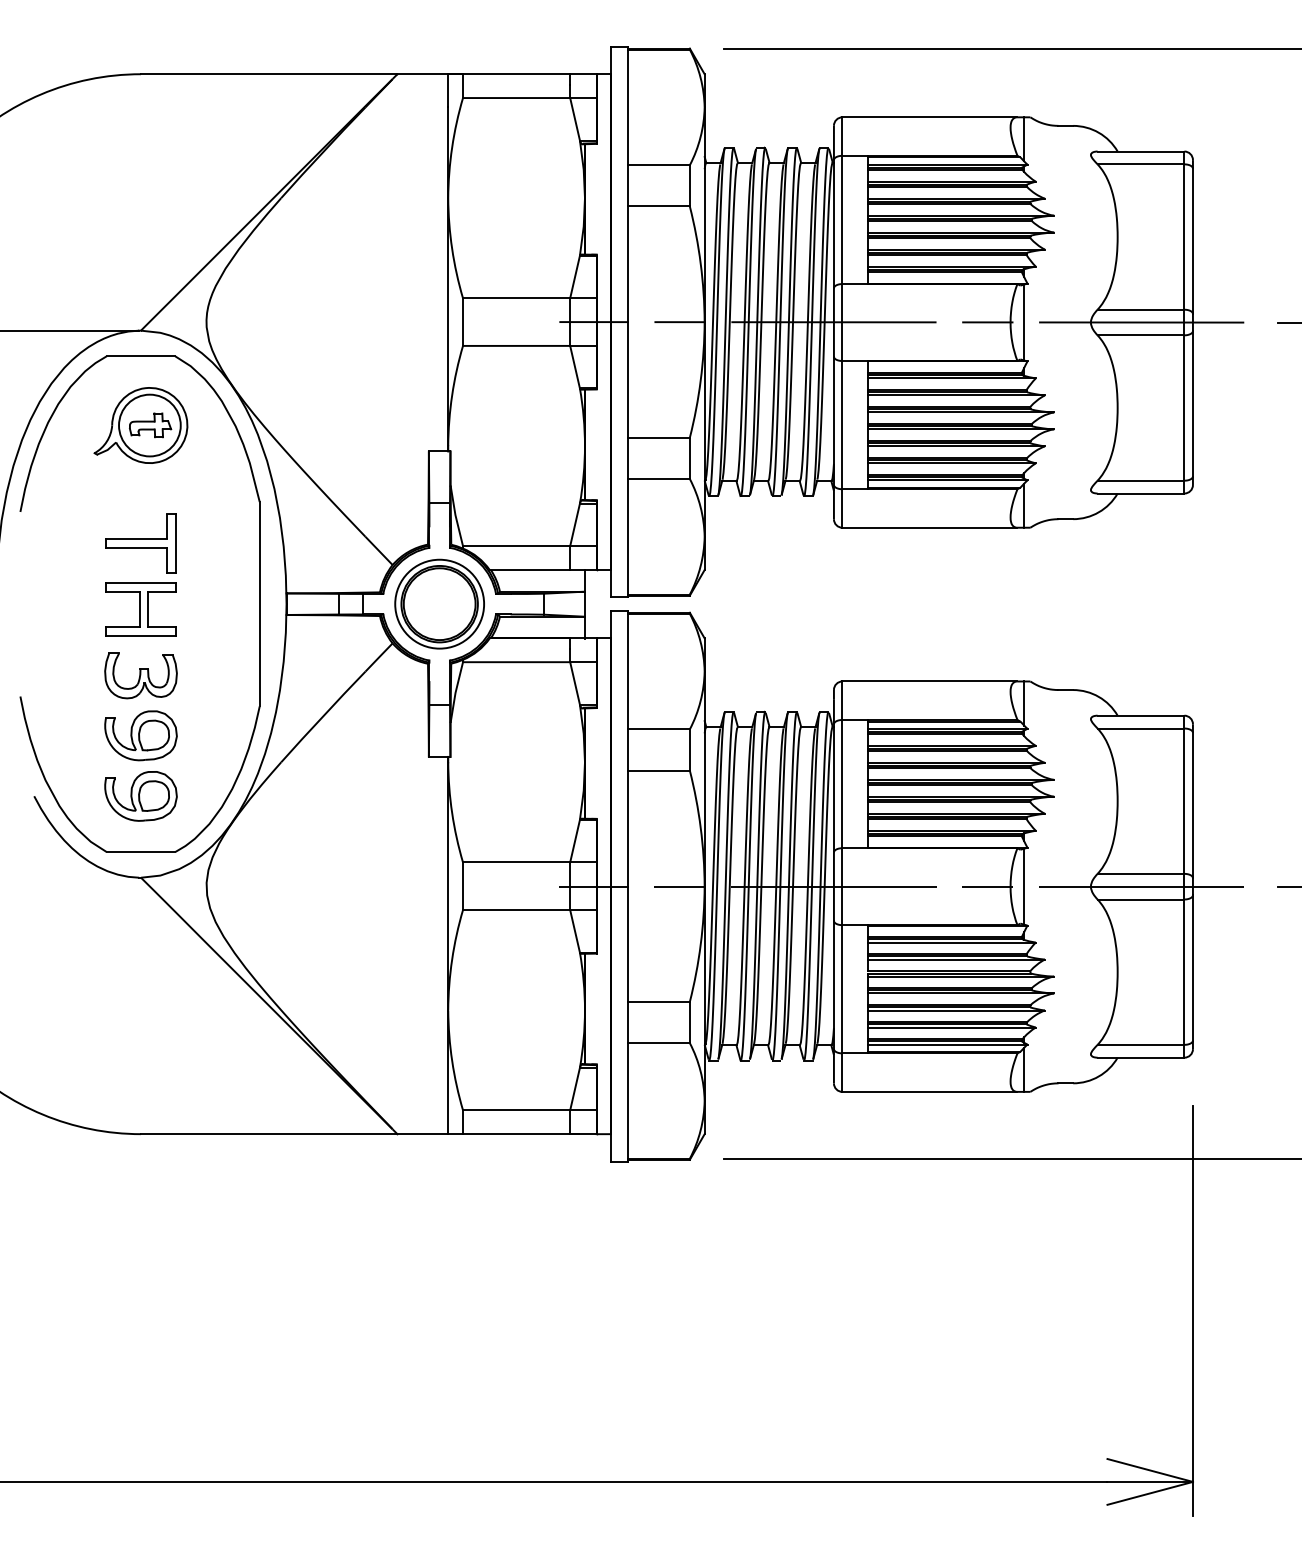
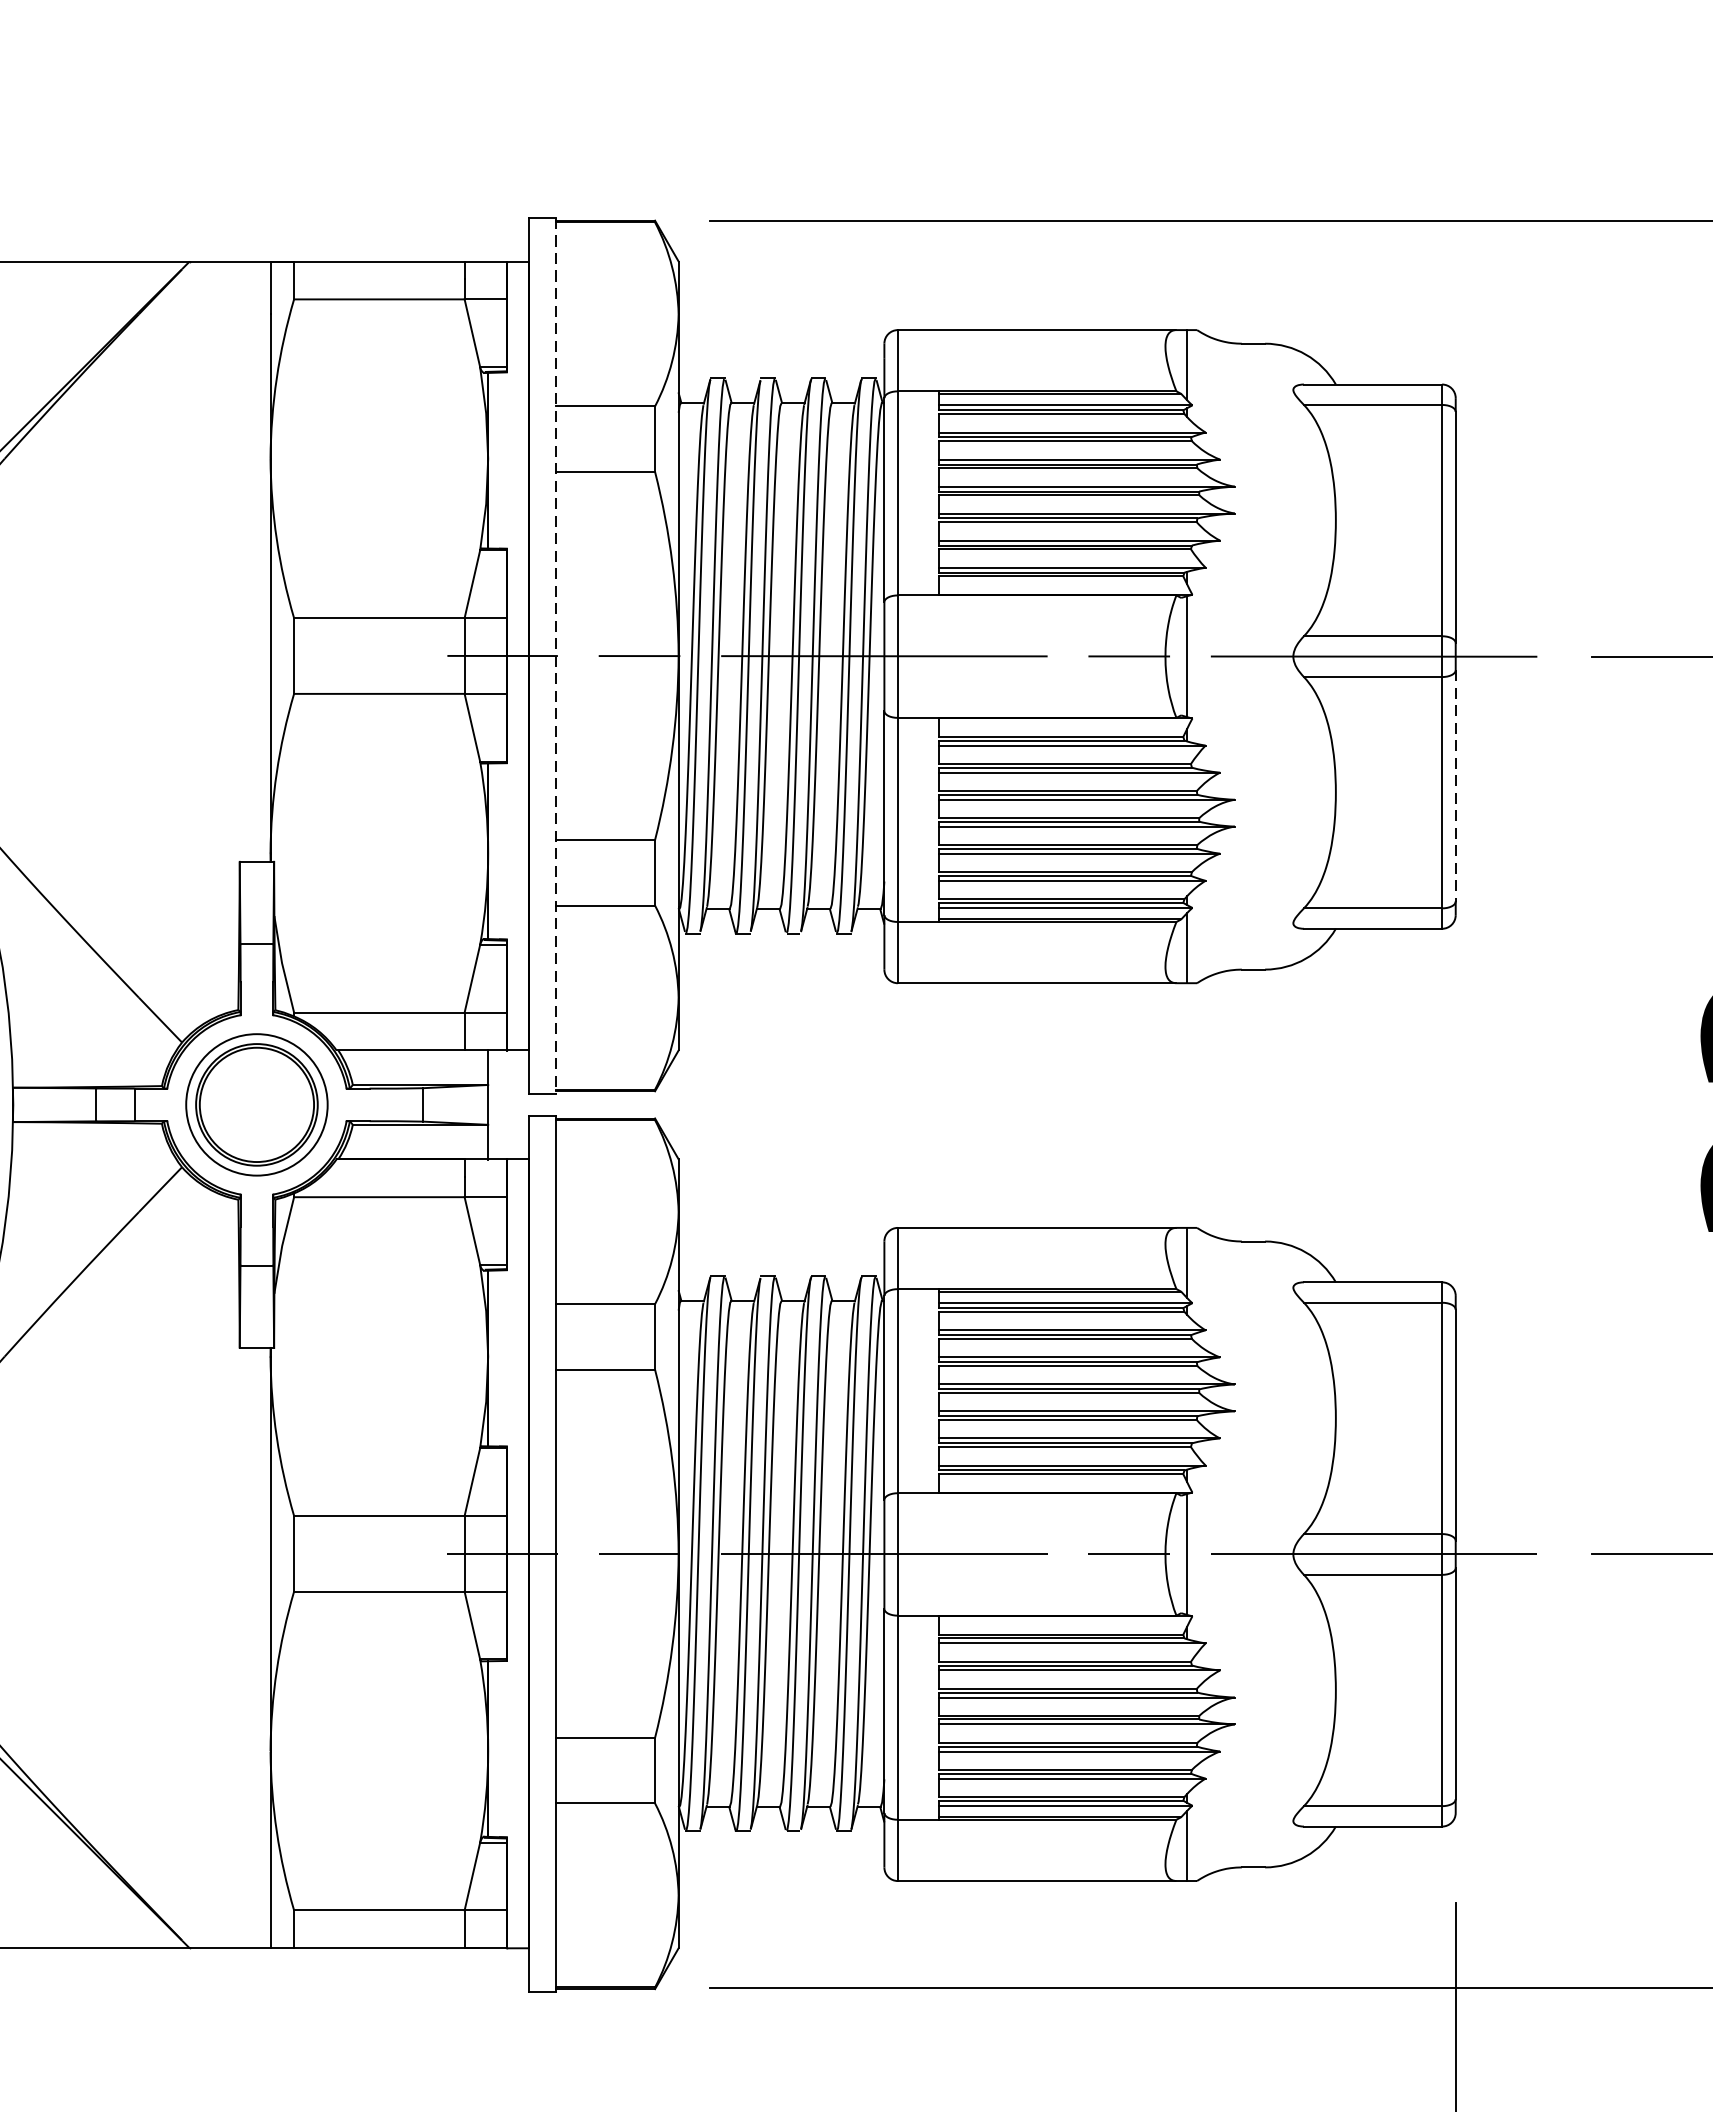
line: (627, 322) -> (555, 656), solid -> dashed
line: (1192, 403) -> (1454, 785), solid -> dashed

